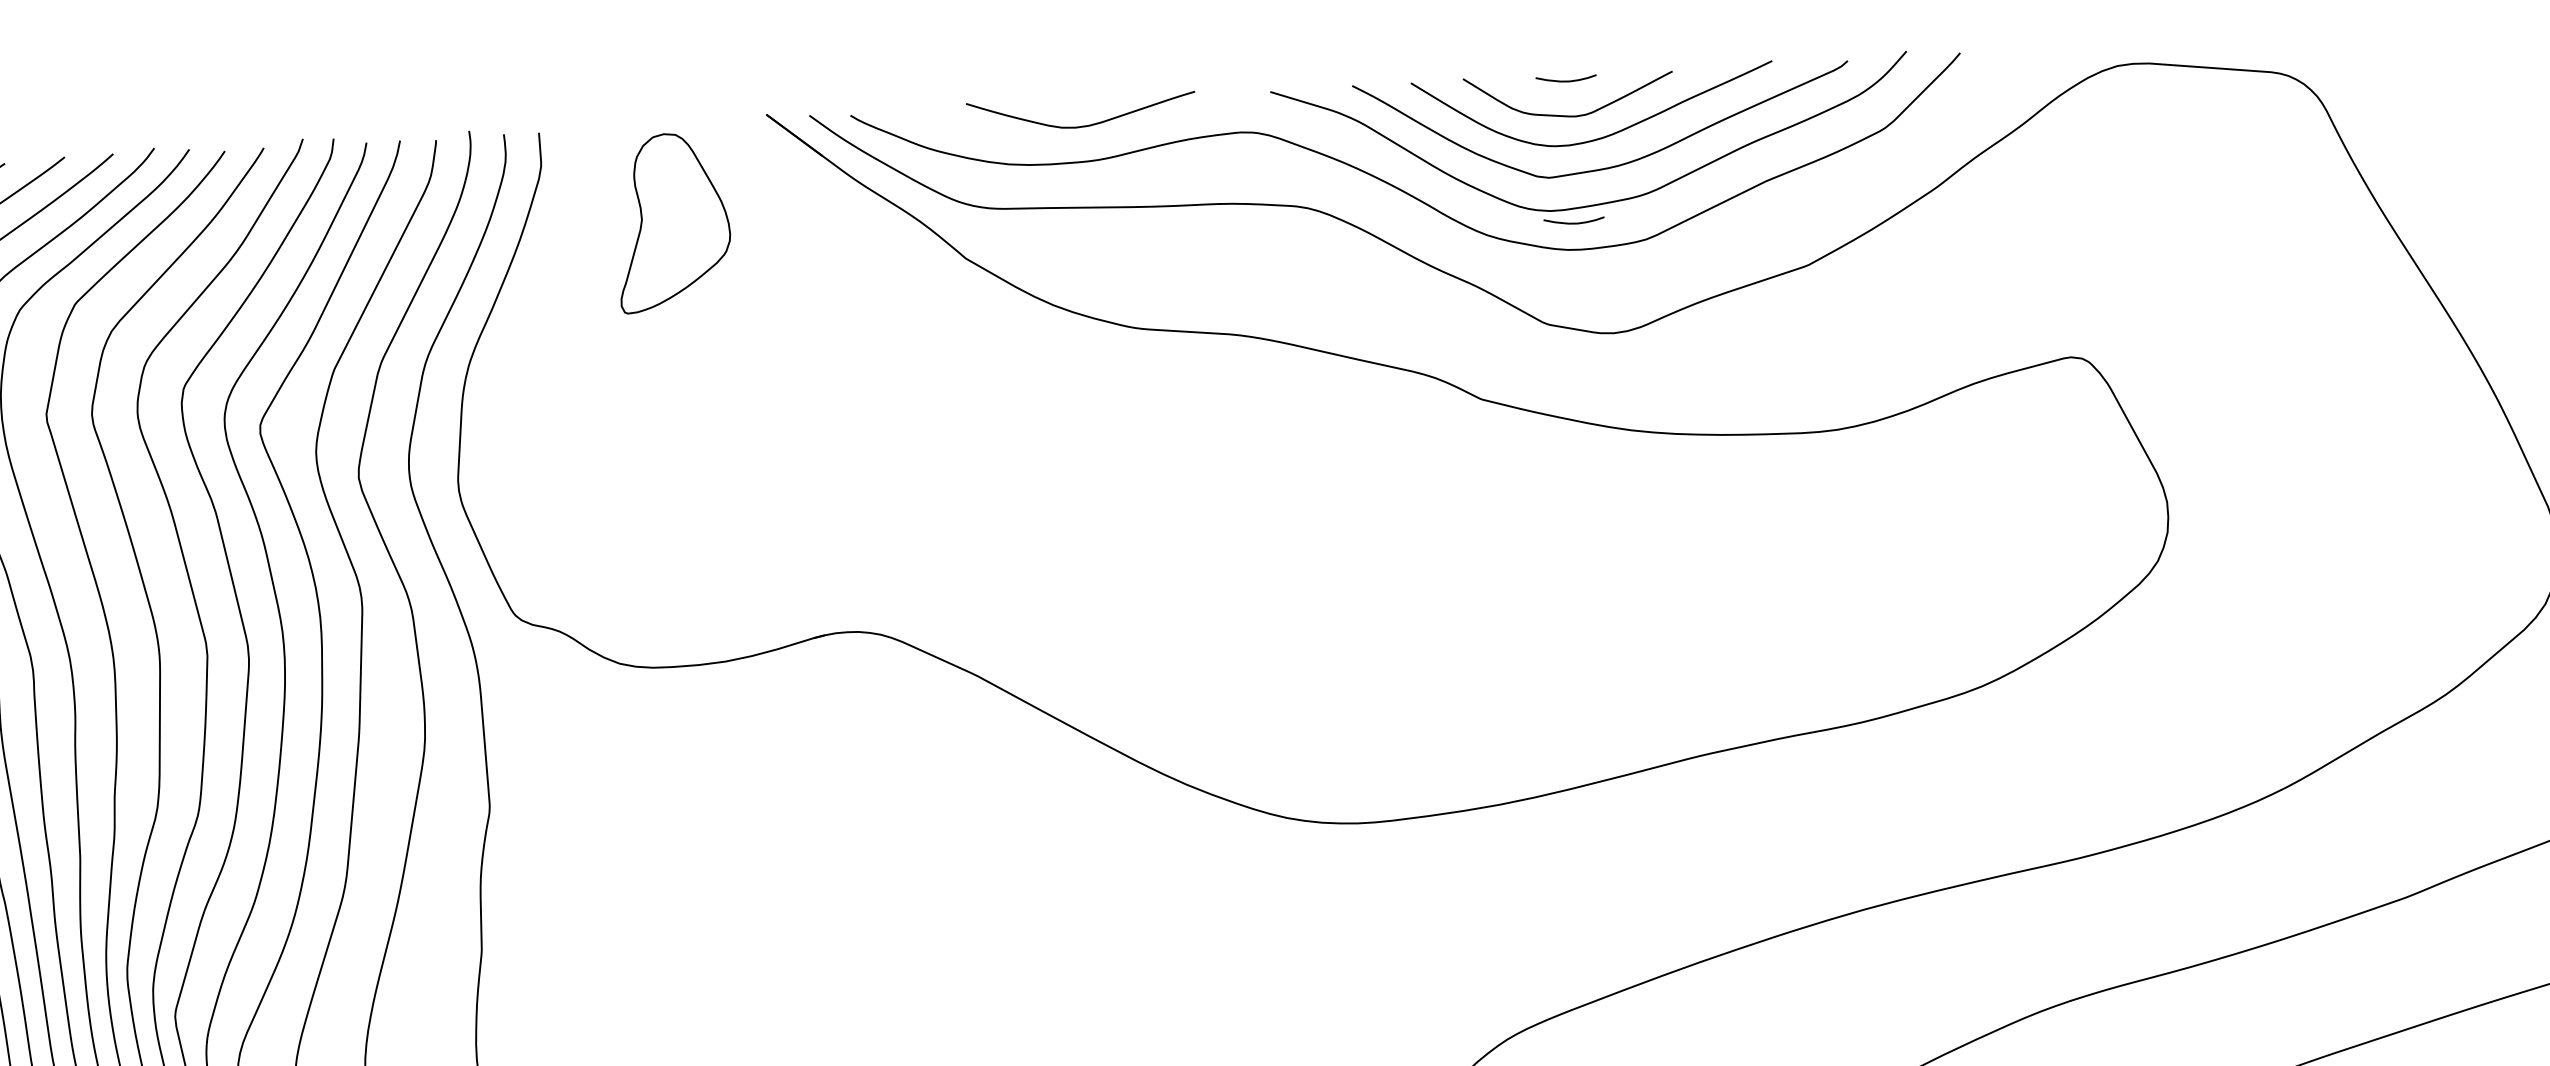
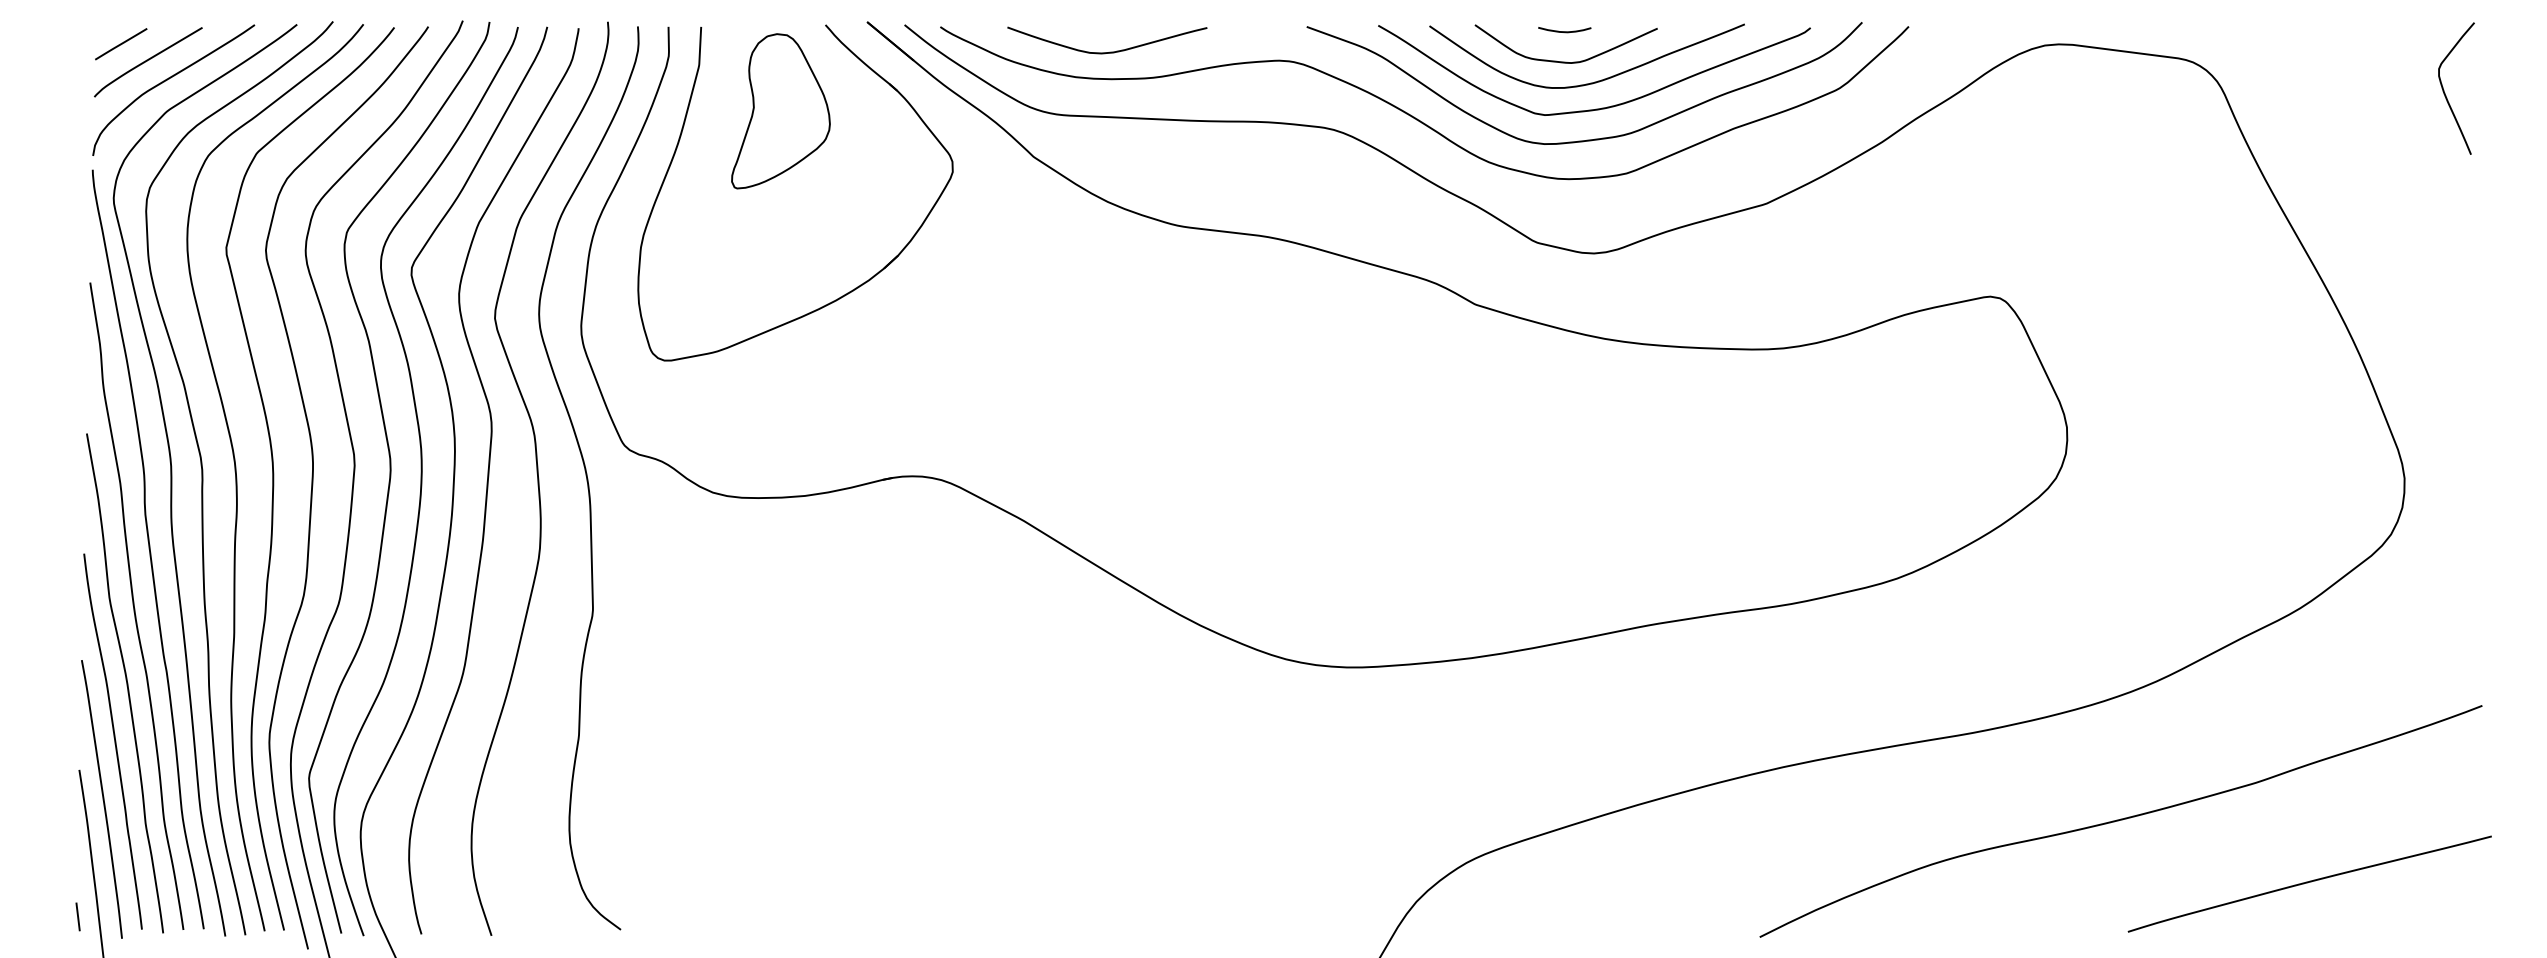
curve: (1084, 124) -> (1109, 51), moved
curve: (1573, 222) -> (1564, 155), removed
part: (773, 417) -> (858, 285), added

